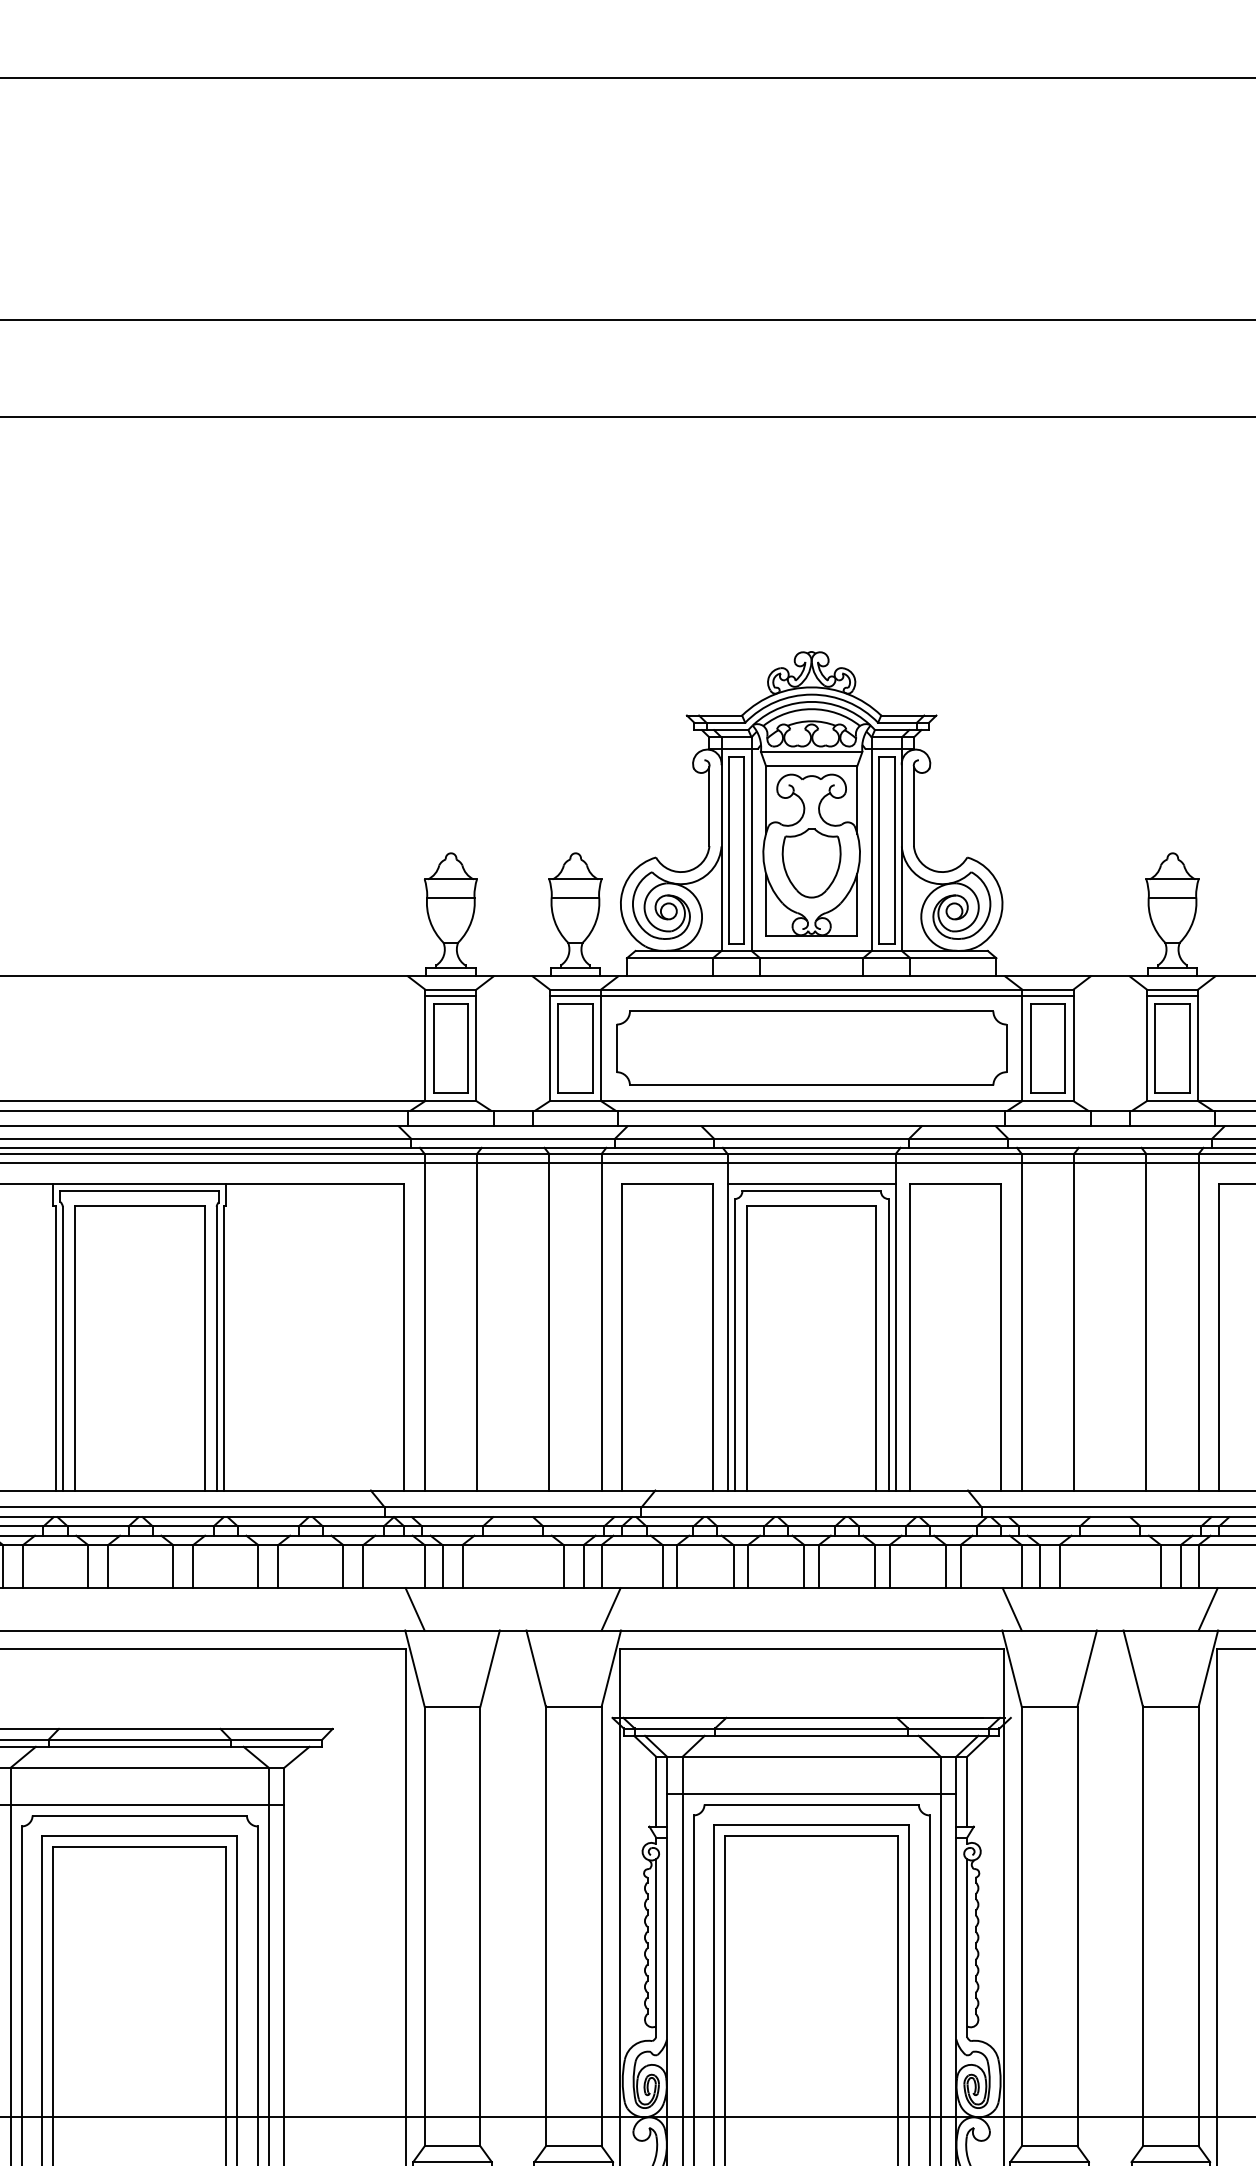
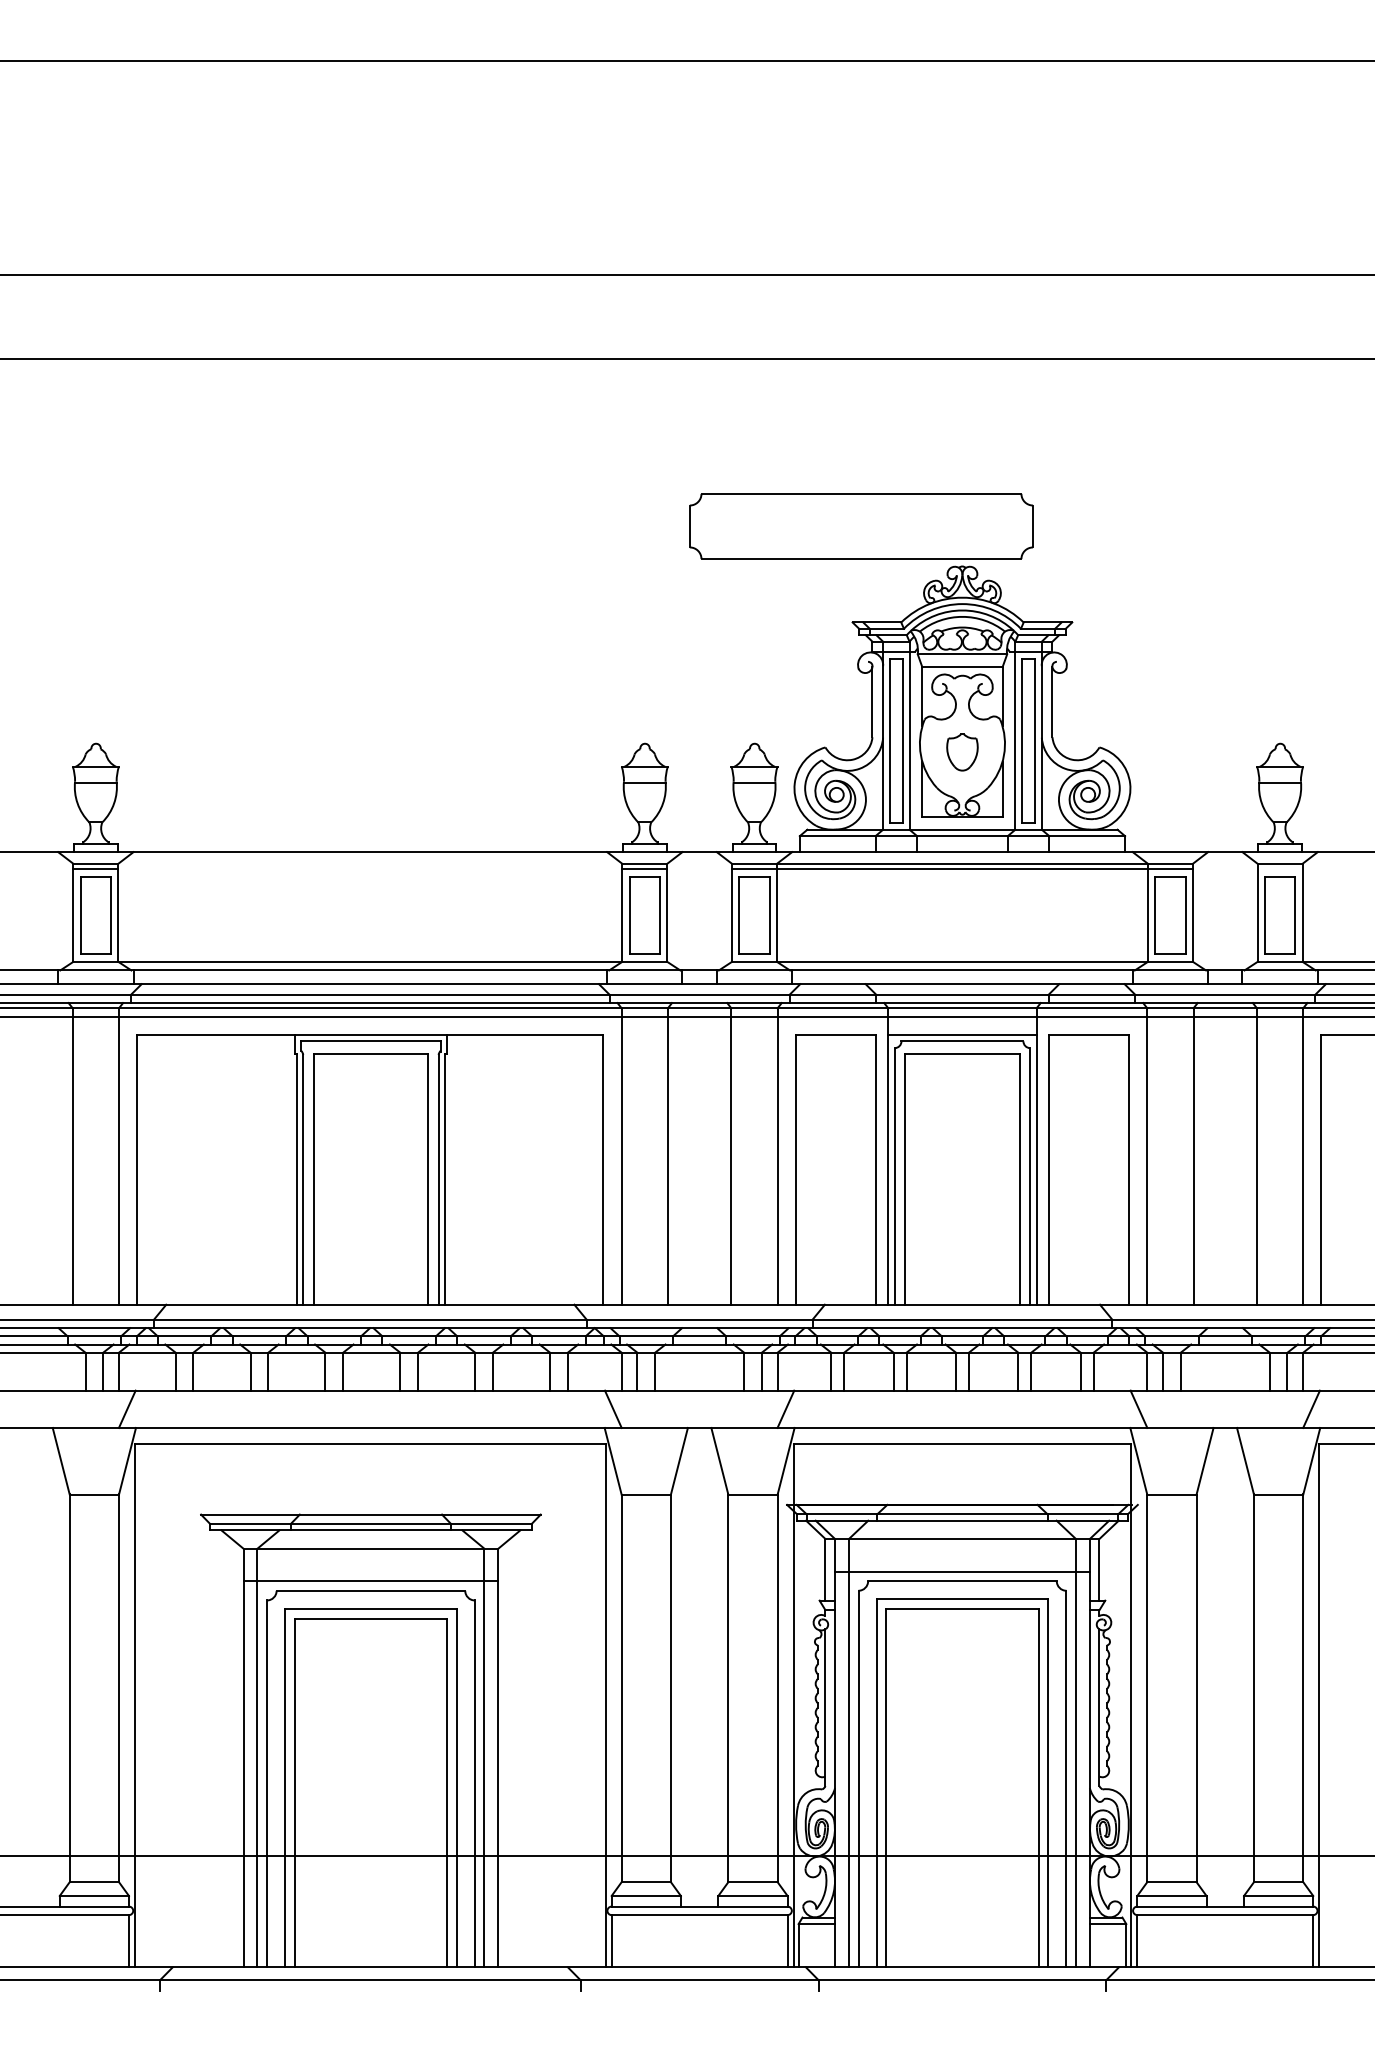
part: (811, 863) -> (962, 752), size x0.6
line: (1171, 996) -> (1279, 869), removed
part: (811, 1048) -> (861, 526), moved

